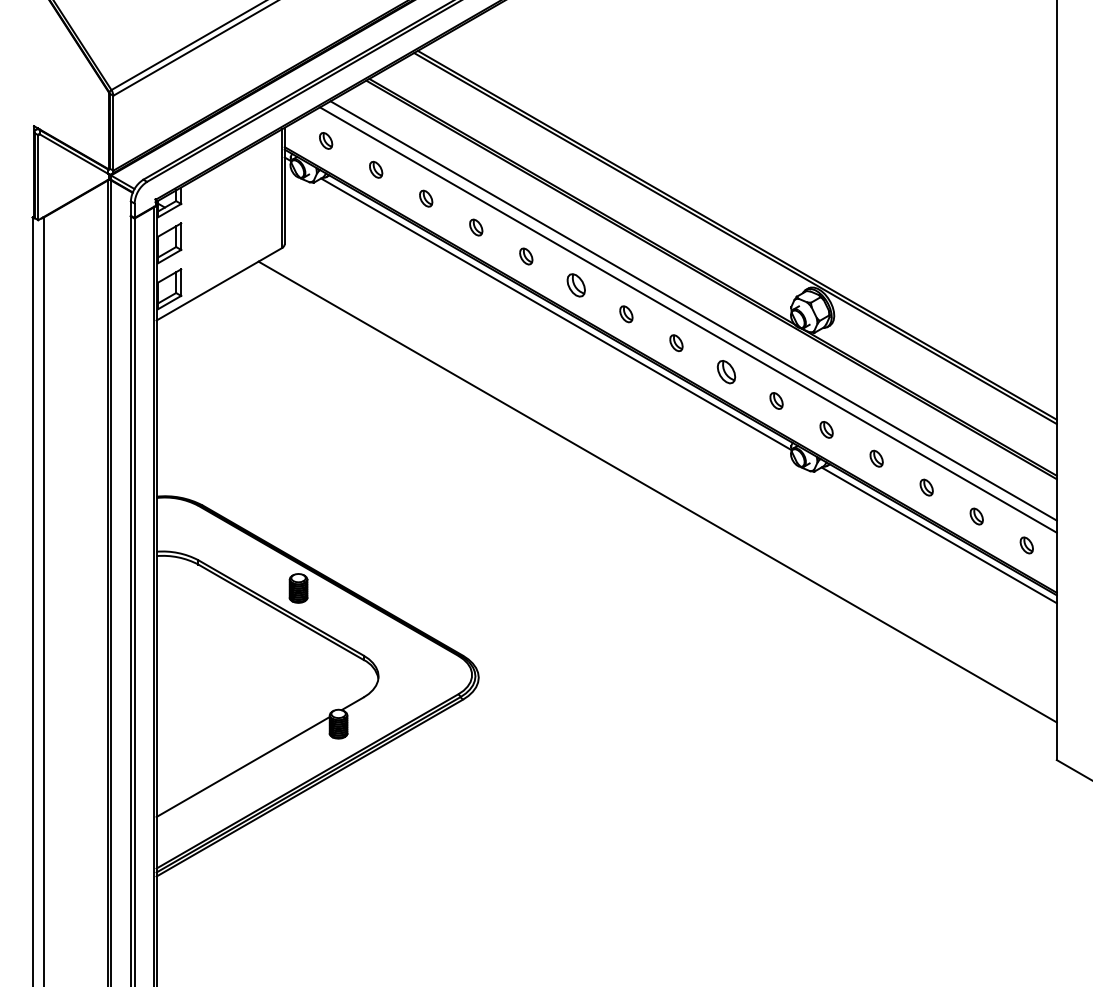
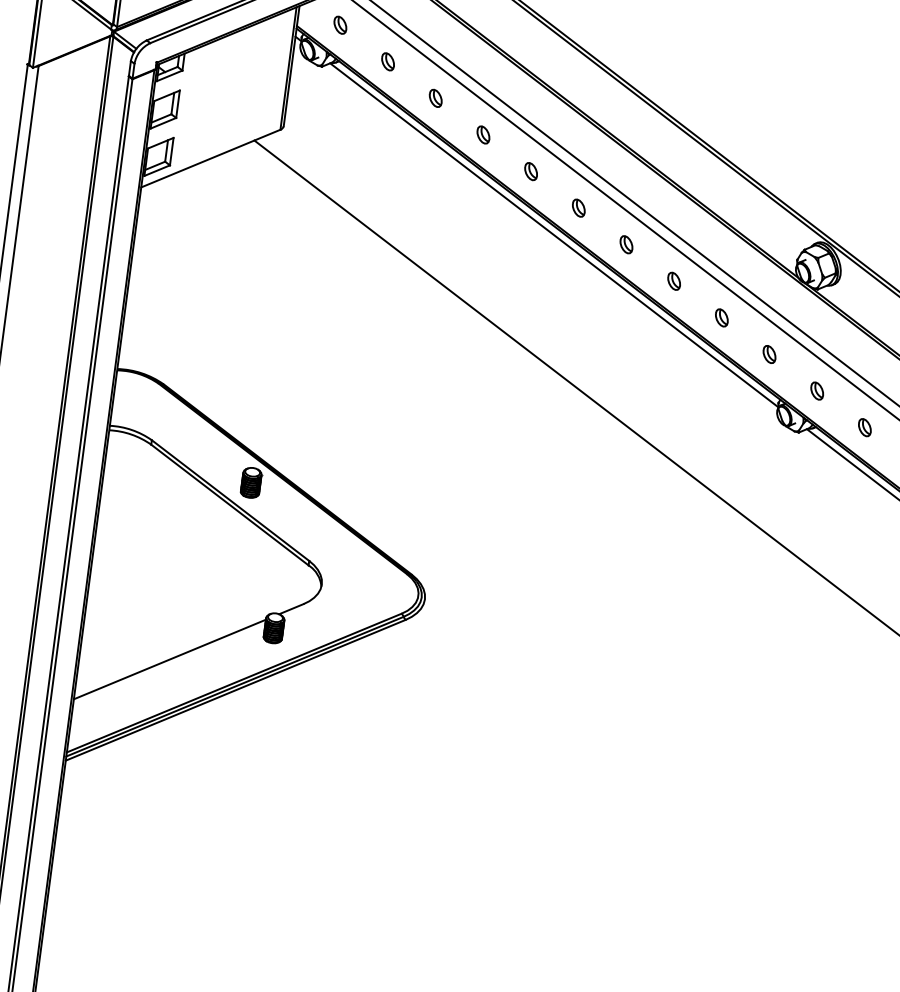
part: (576, 285) -> (578, 208), size x0.71
part: (726, 371) -> (721, 317), size x0.71

